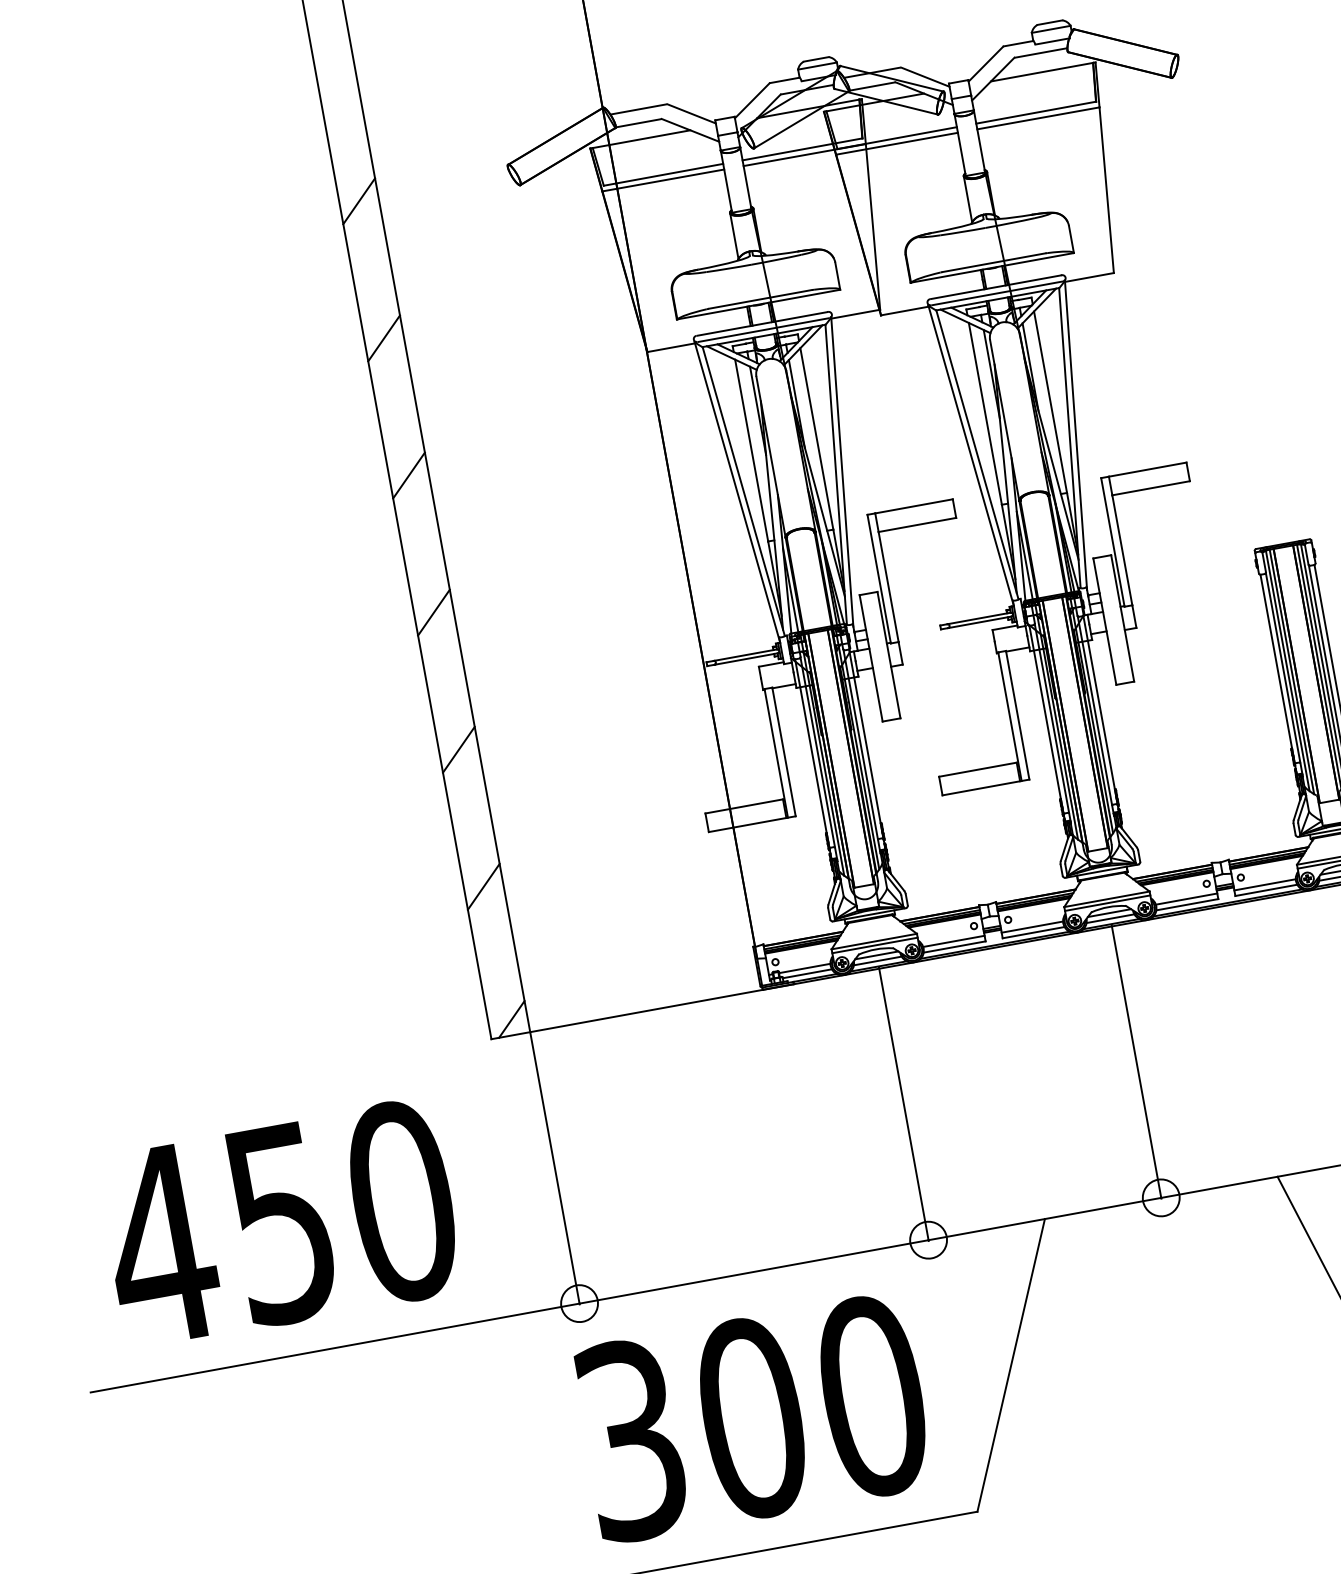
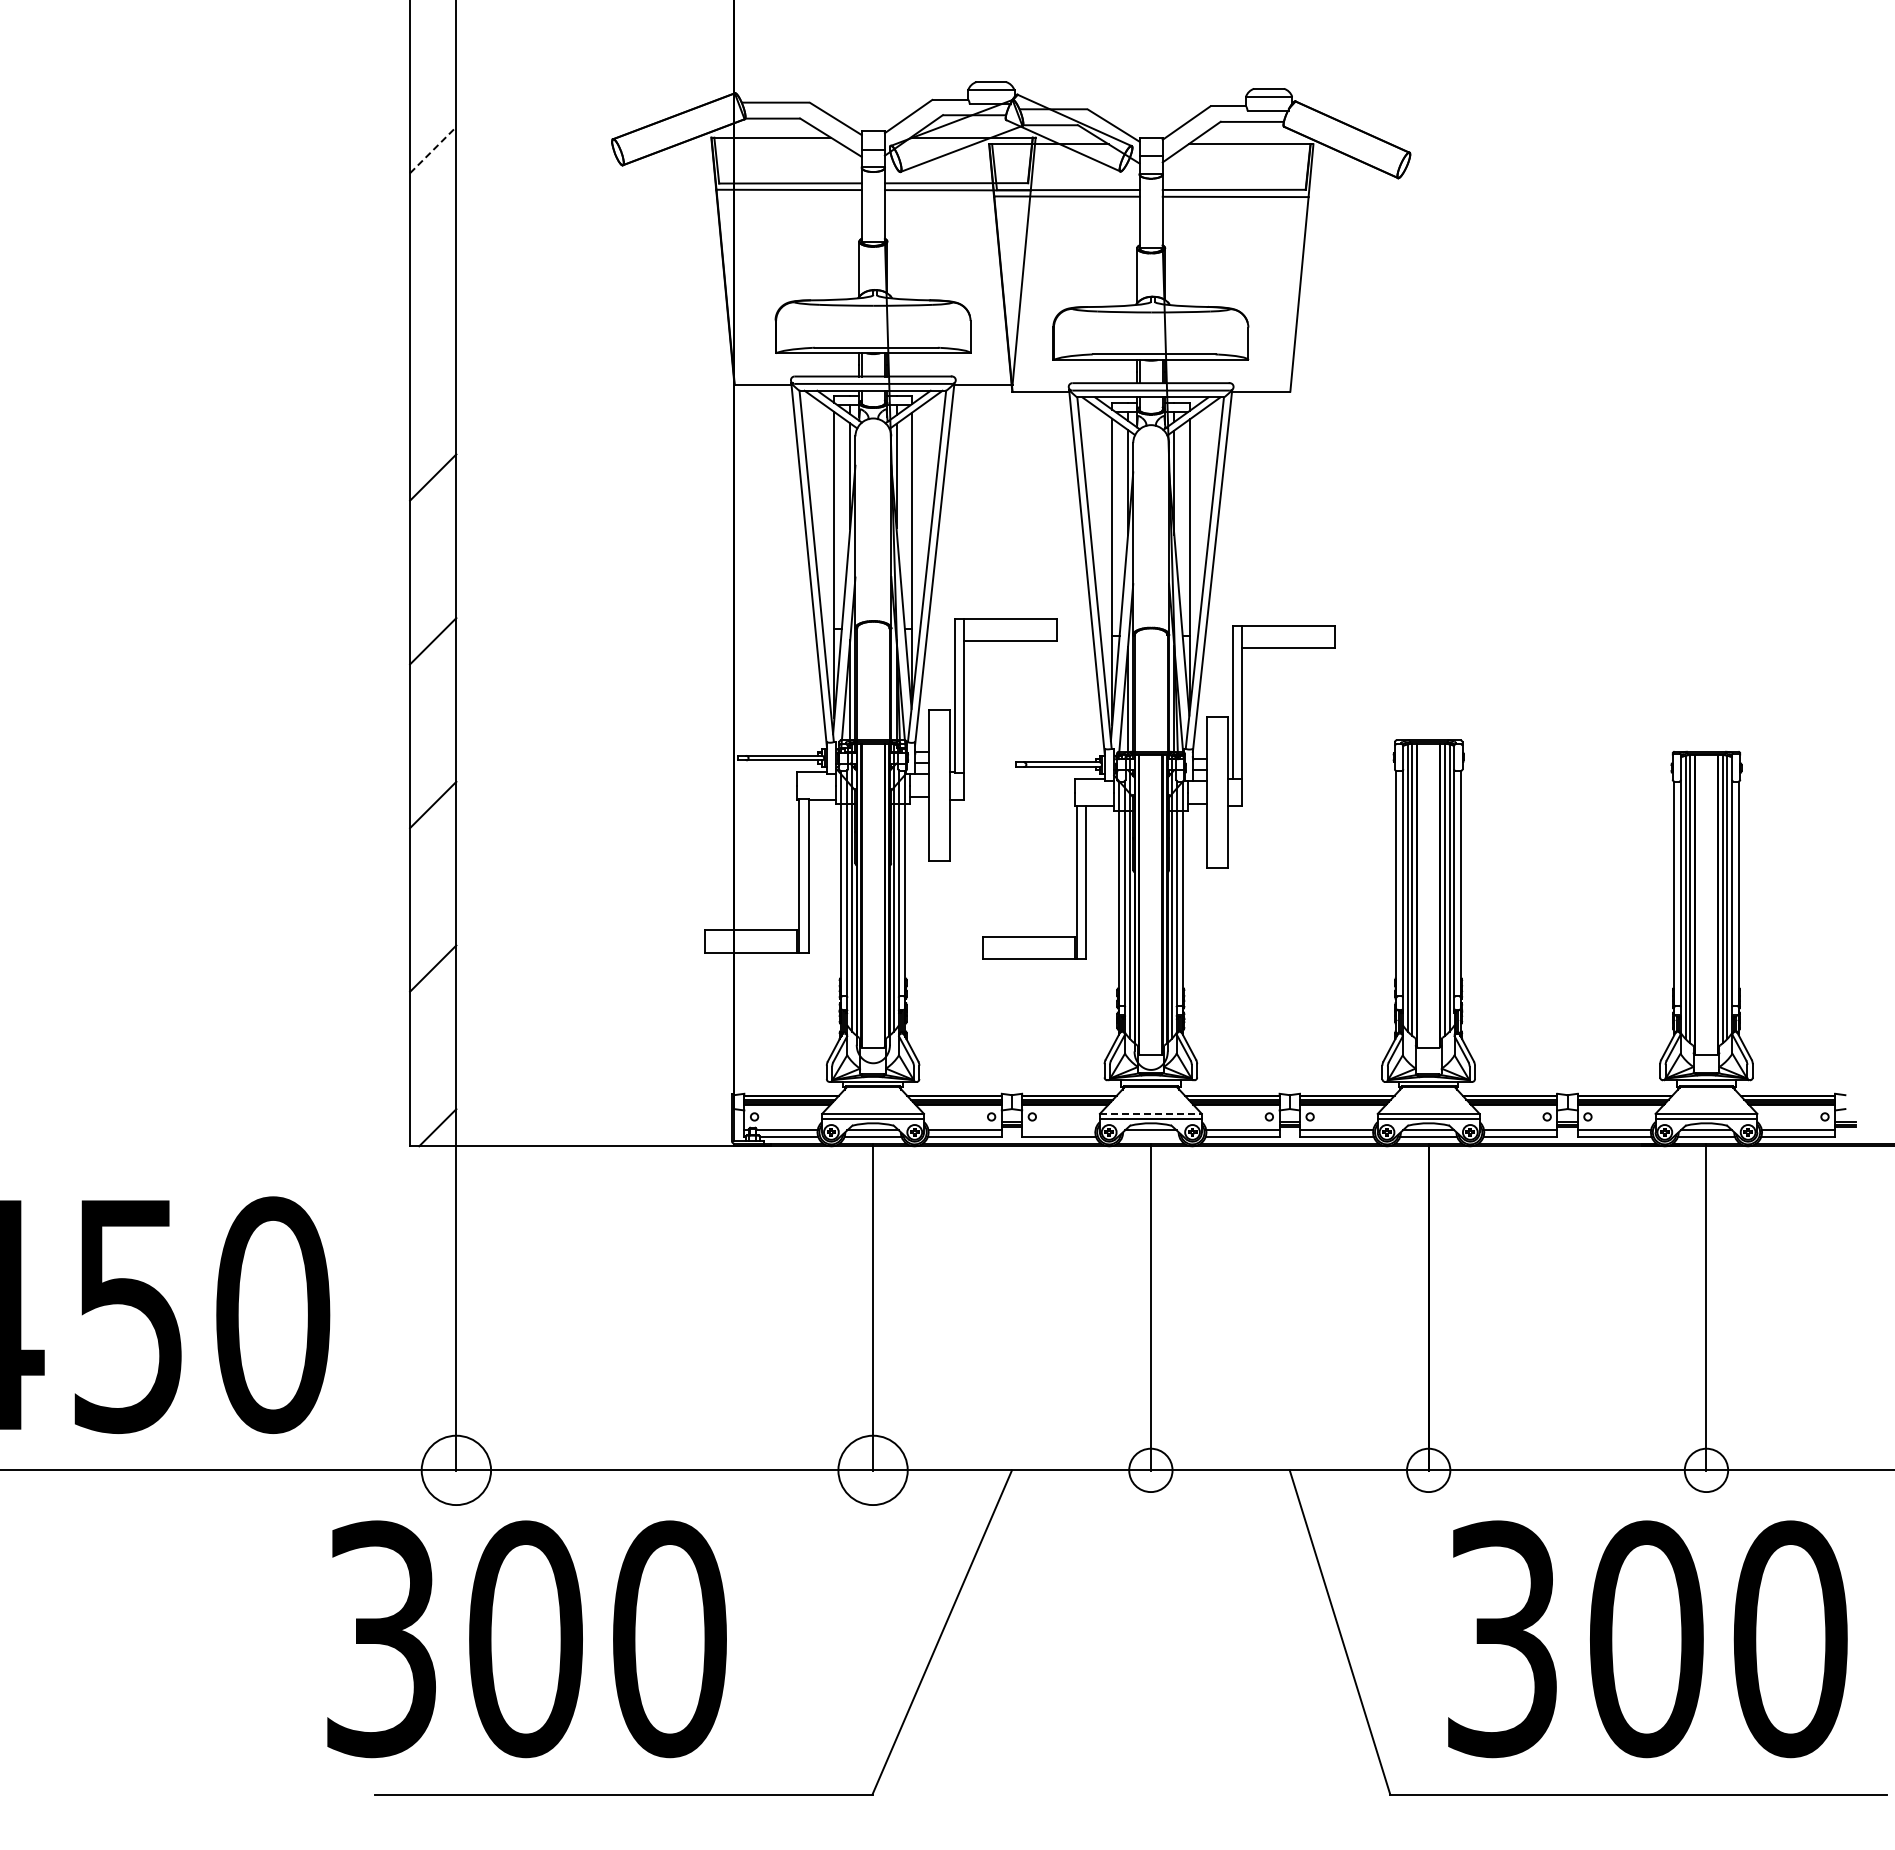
line: (359, 201) -> (433, 150), solid -> dashed
line: (384, 338) -> (433, 313), removed
line: (1106, 899) -> (1150, 1113), solid -> dashed
line: (1110, 919) -> (1150, 1137), removed
line: (1032, 927) -> (1058, 1130), removed
circle: (928, 1240) -> (872, 1470), size x1.6
circle: (579, 1303) -> (456, 1470), size x1.6
text: (752, 1418) -> (526, 1639), moved

